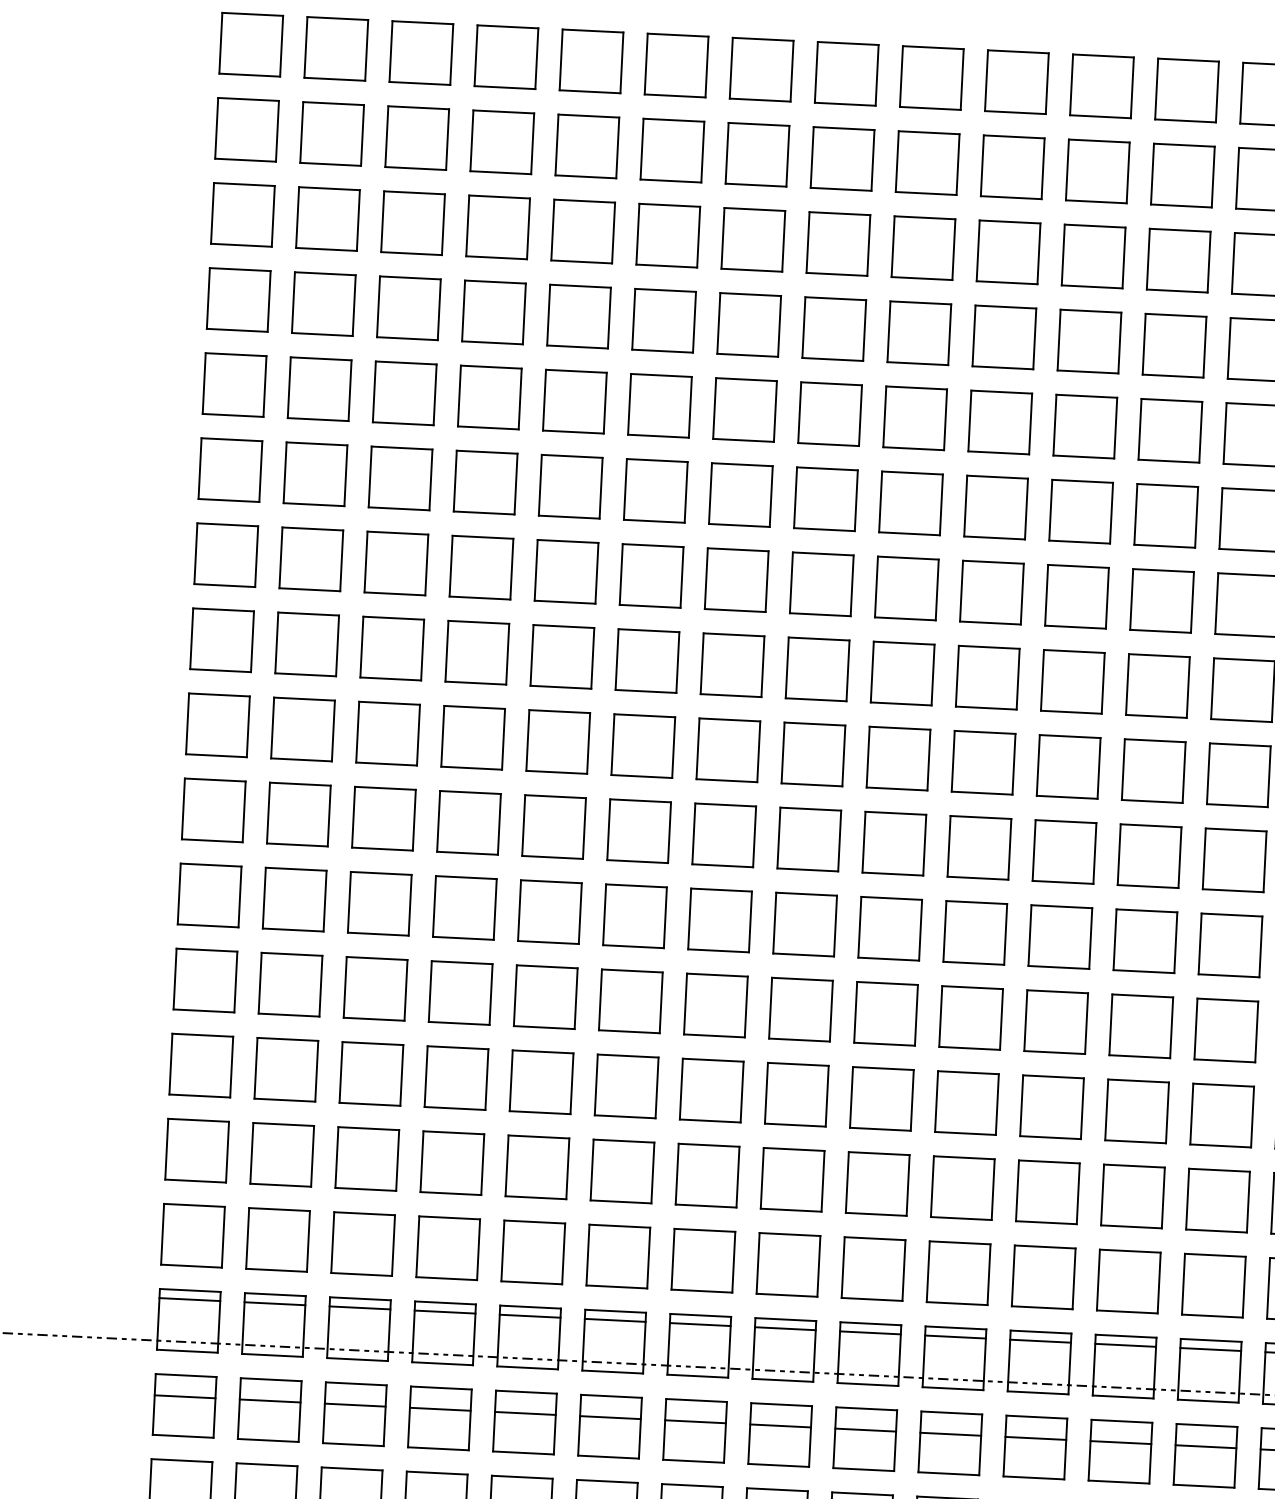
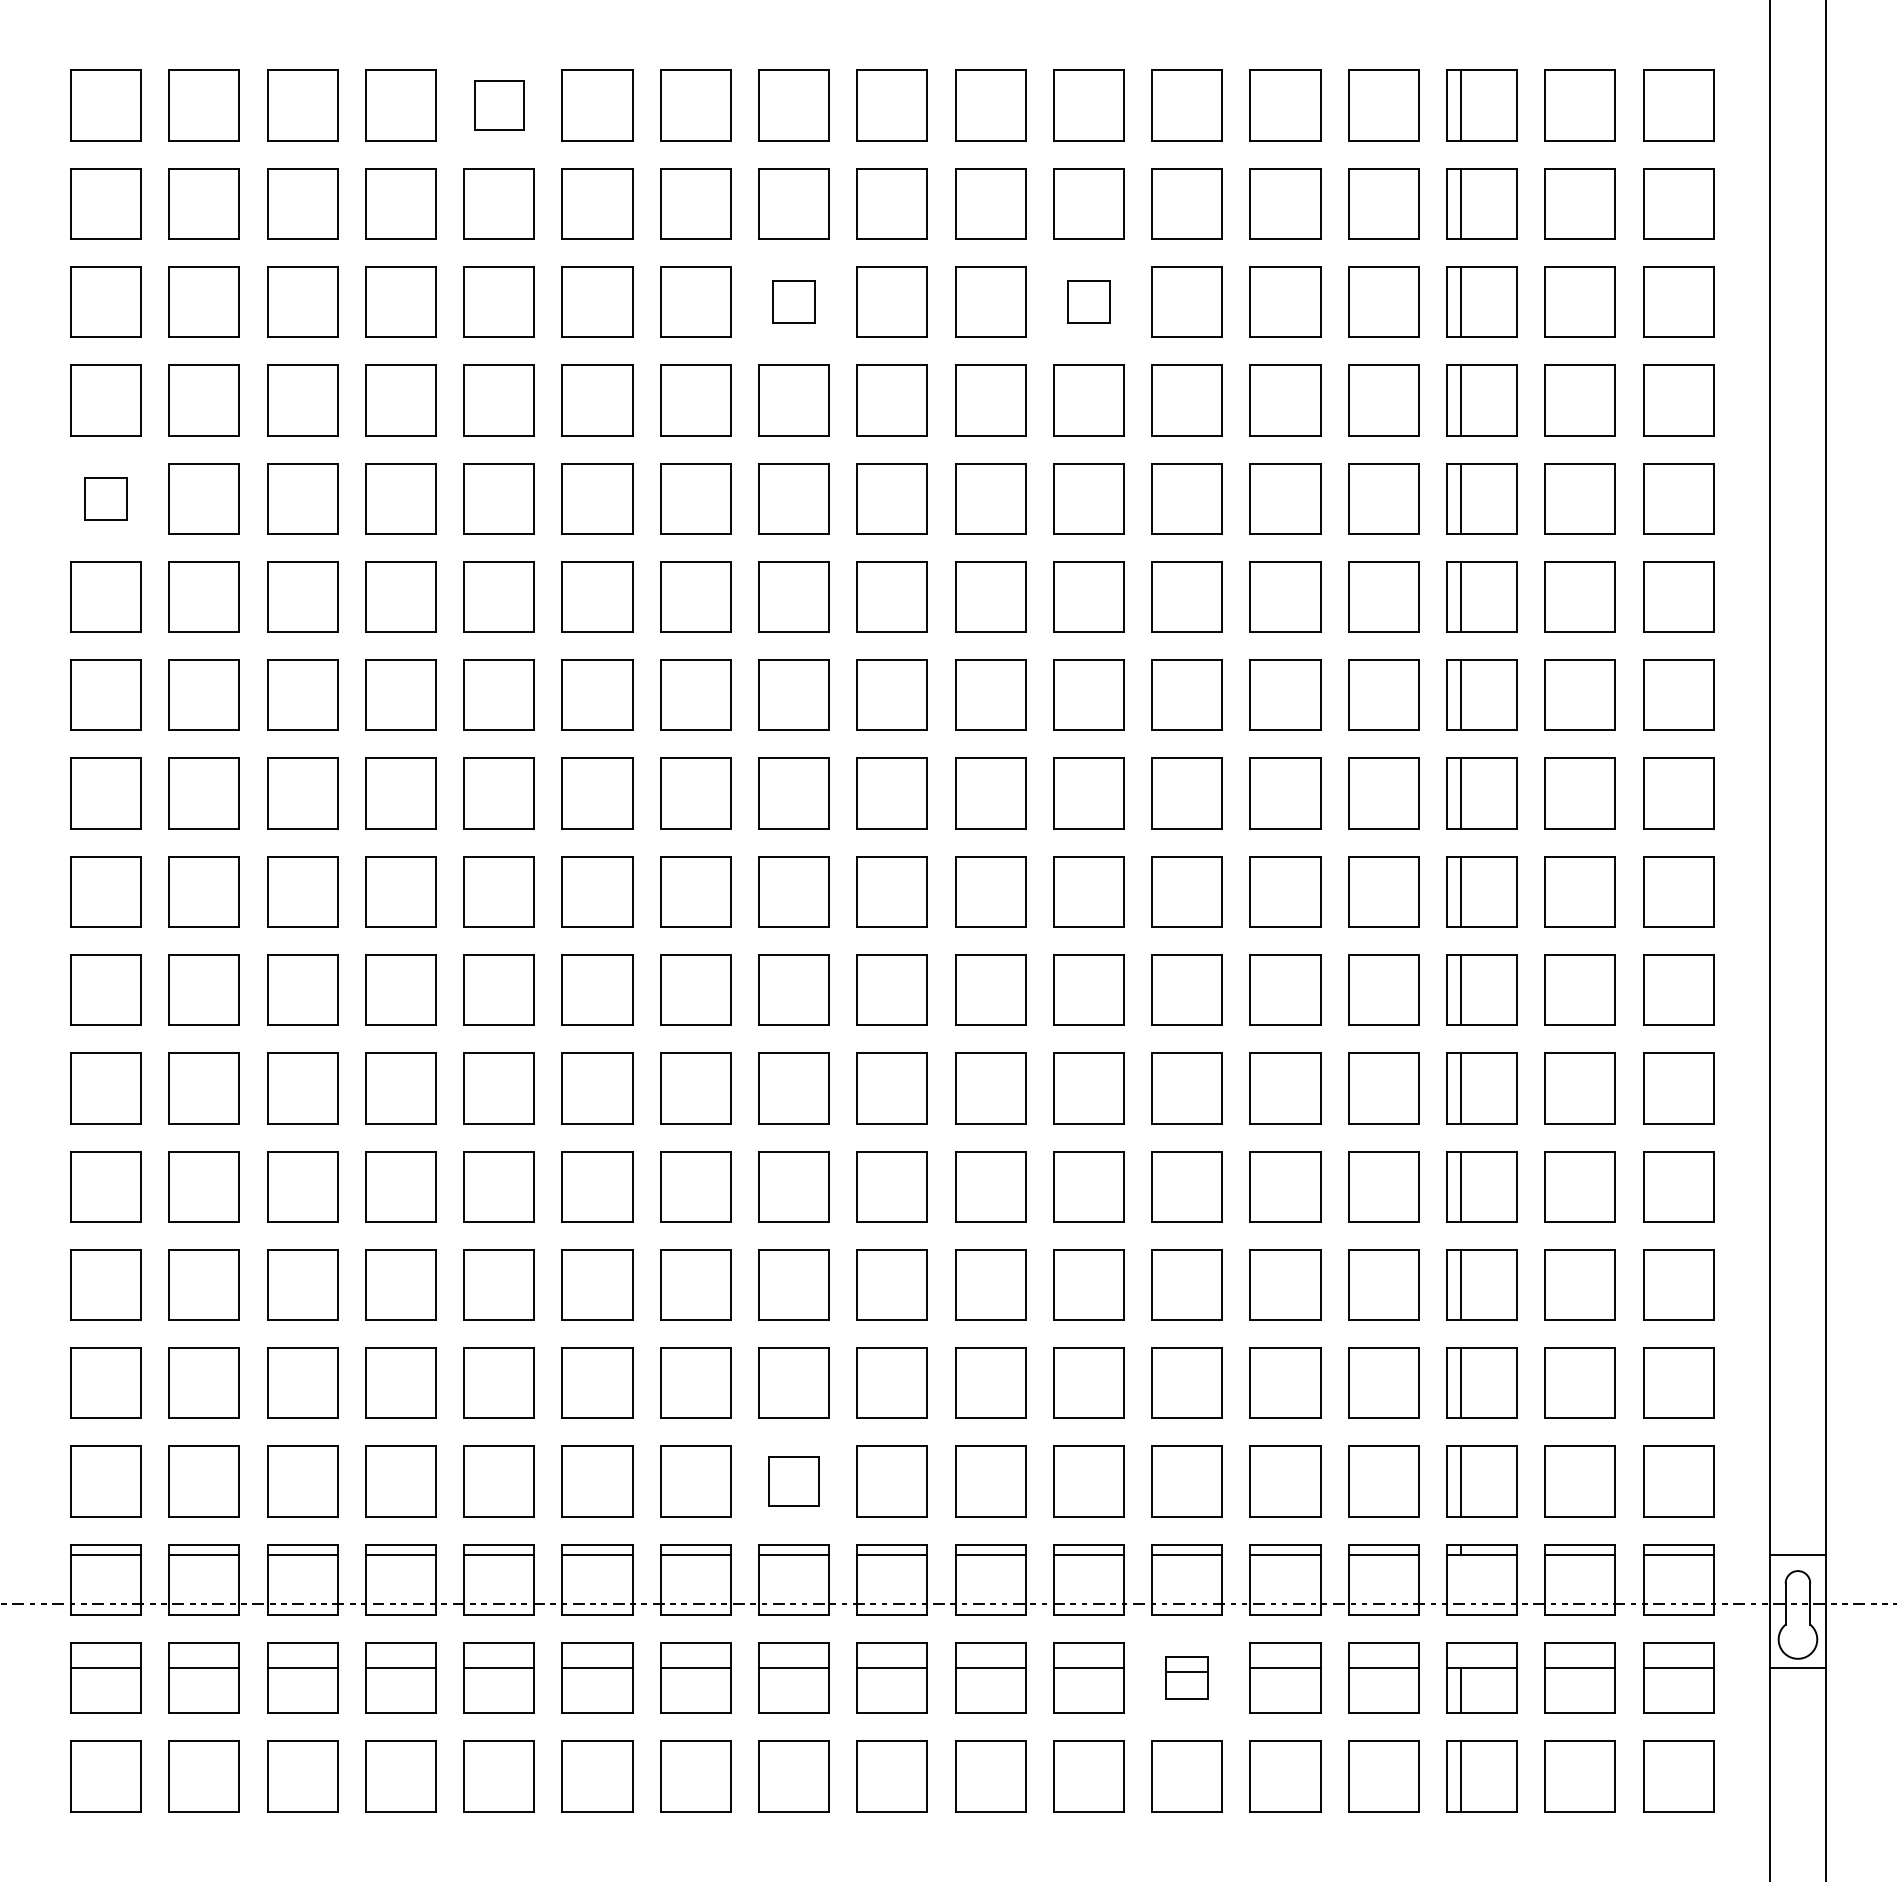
part: (590, 61) -> (498, 105), size x0.7
part: (837, 243) -> (793, 301), size x0.6
part: (1093, 255) -> (1088, 301), size x0.6
part: (234, 384) -> (105, 498), size x0.6
part: (788, 1264) -> (793, 1481), size x0.7
part: (1119, 1451) -> (1186, 1677), size x0.6

